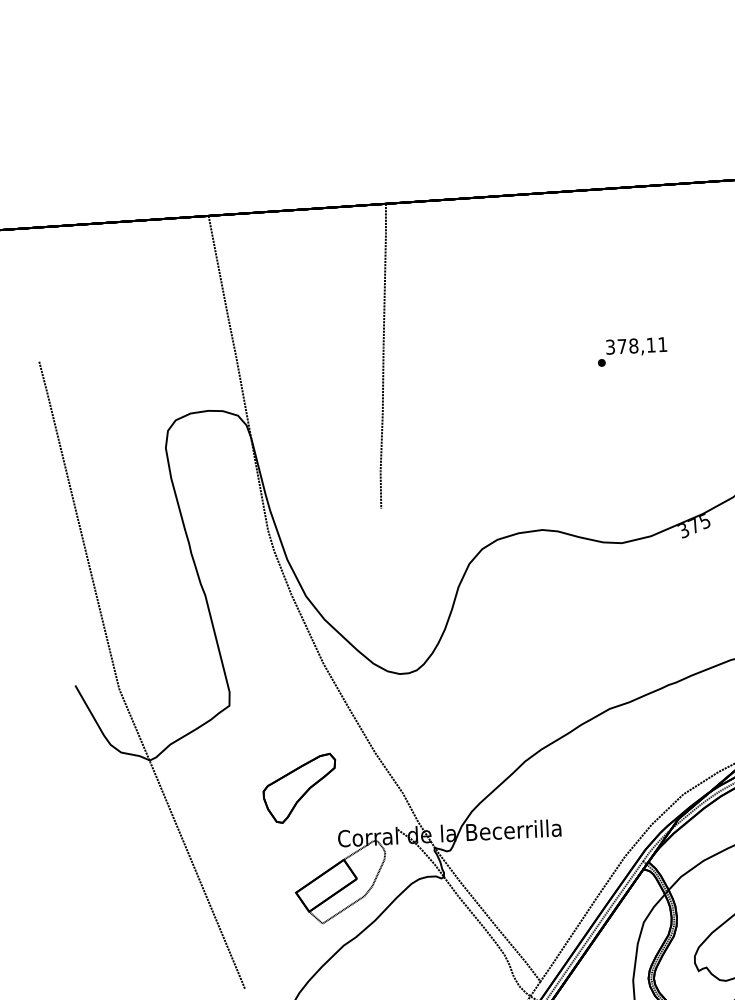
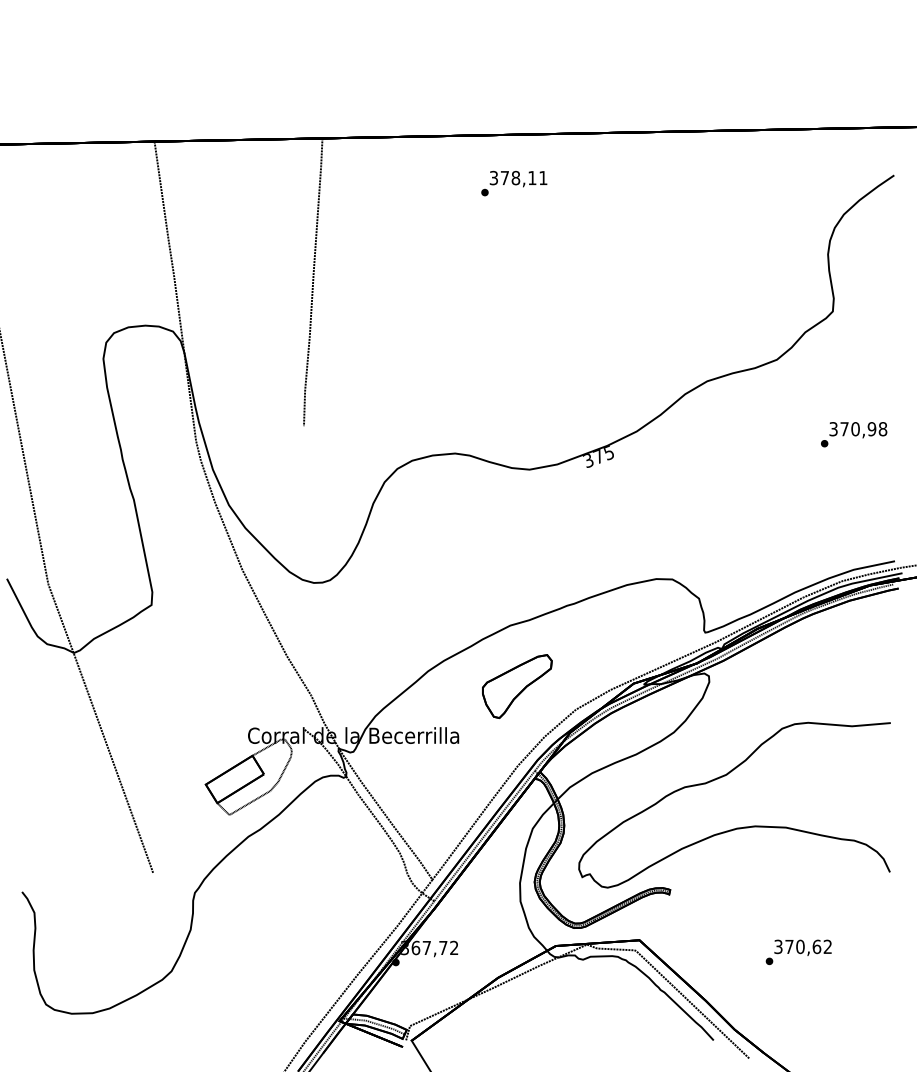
text: (632, 351) -> (514, 183), moved
part: (300, 788) -> (517, 686), moved

